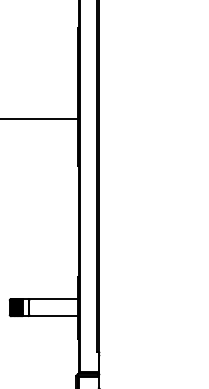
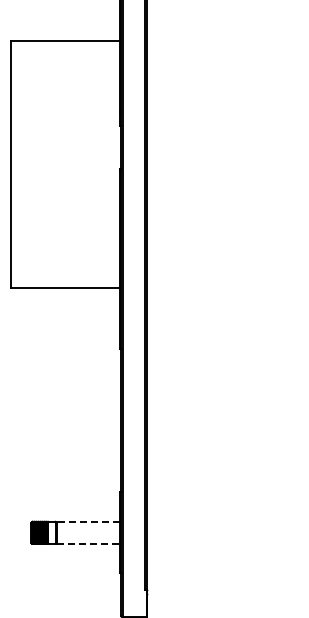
line: (53, 299) -> (88, 521), solid -> dashed
line: (53, 315) -> (88, 543), solid -> dashed

